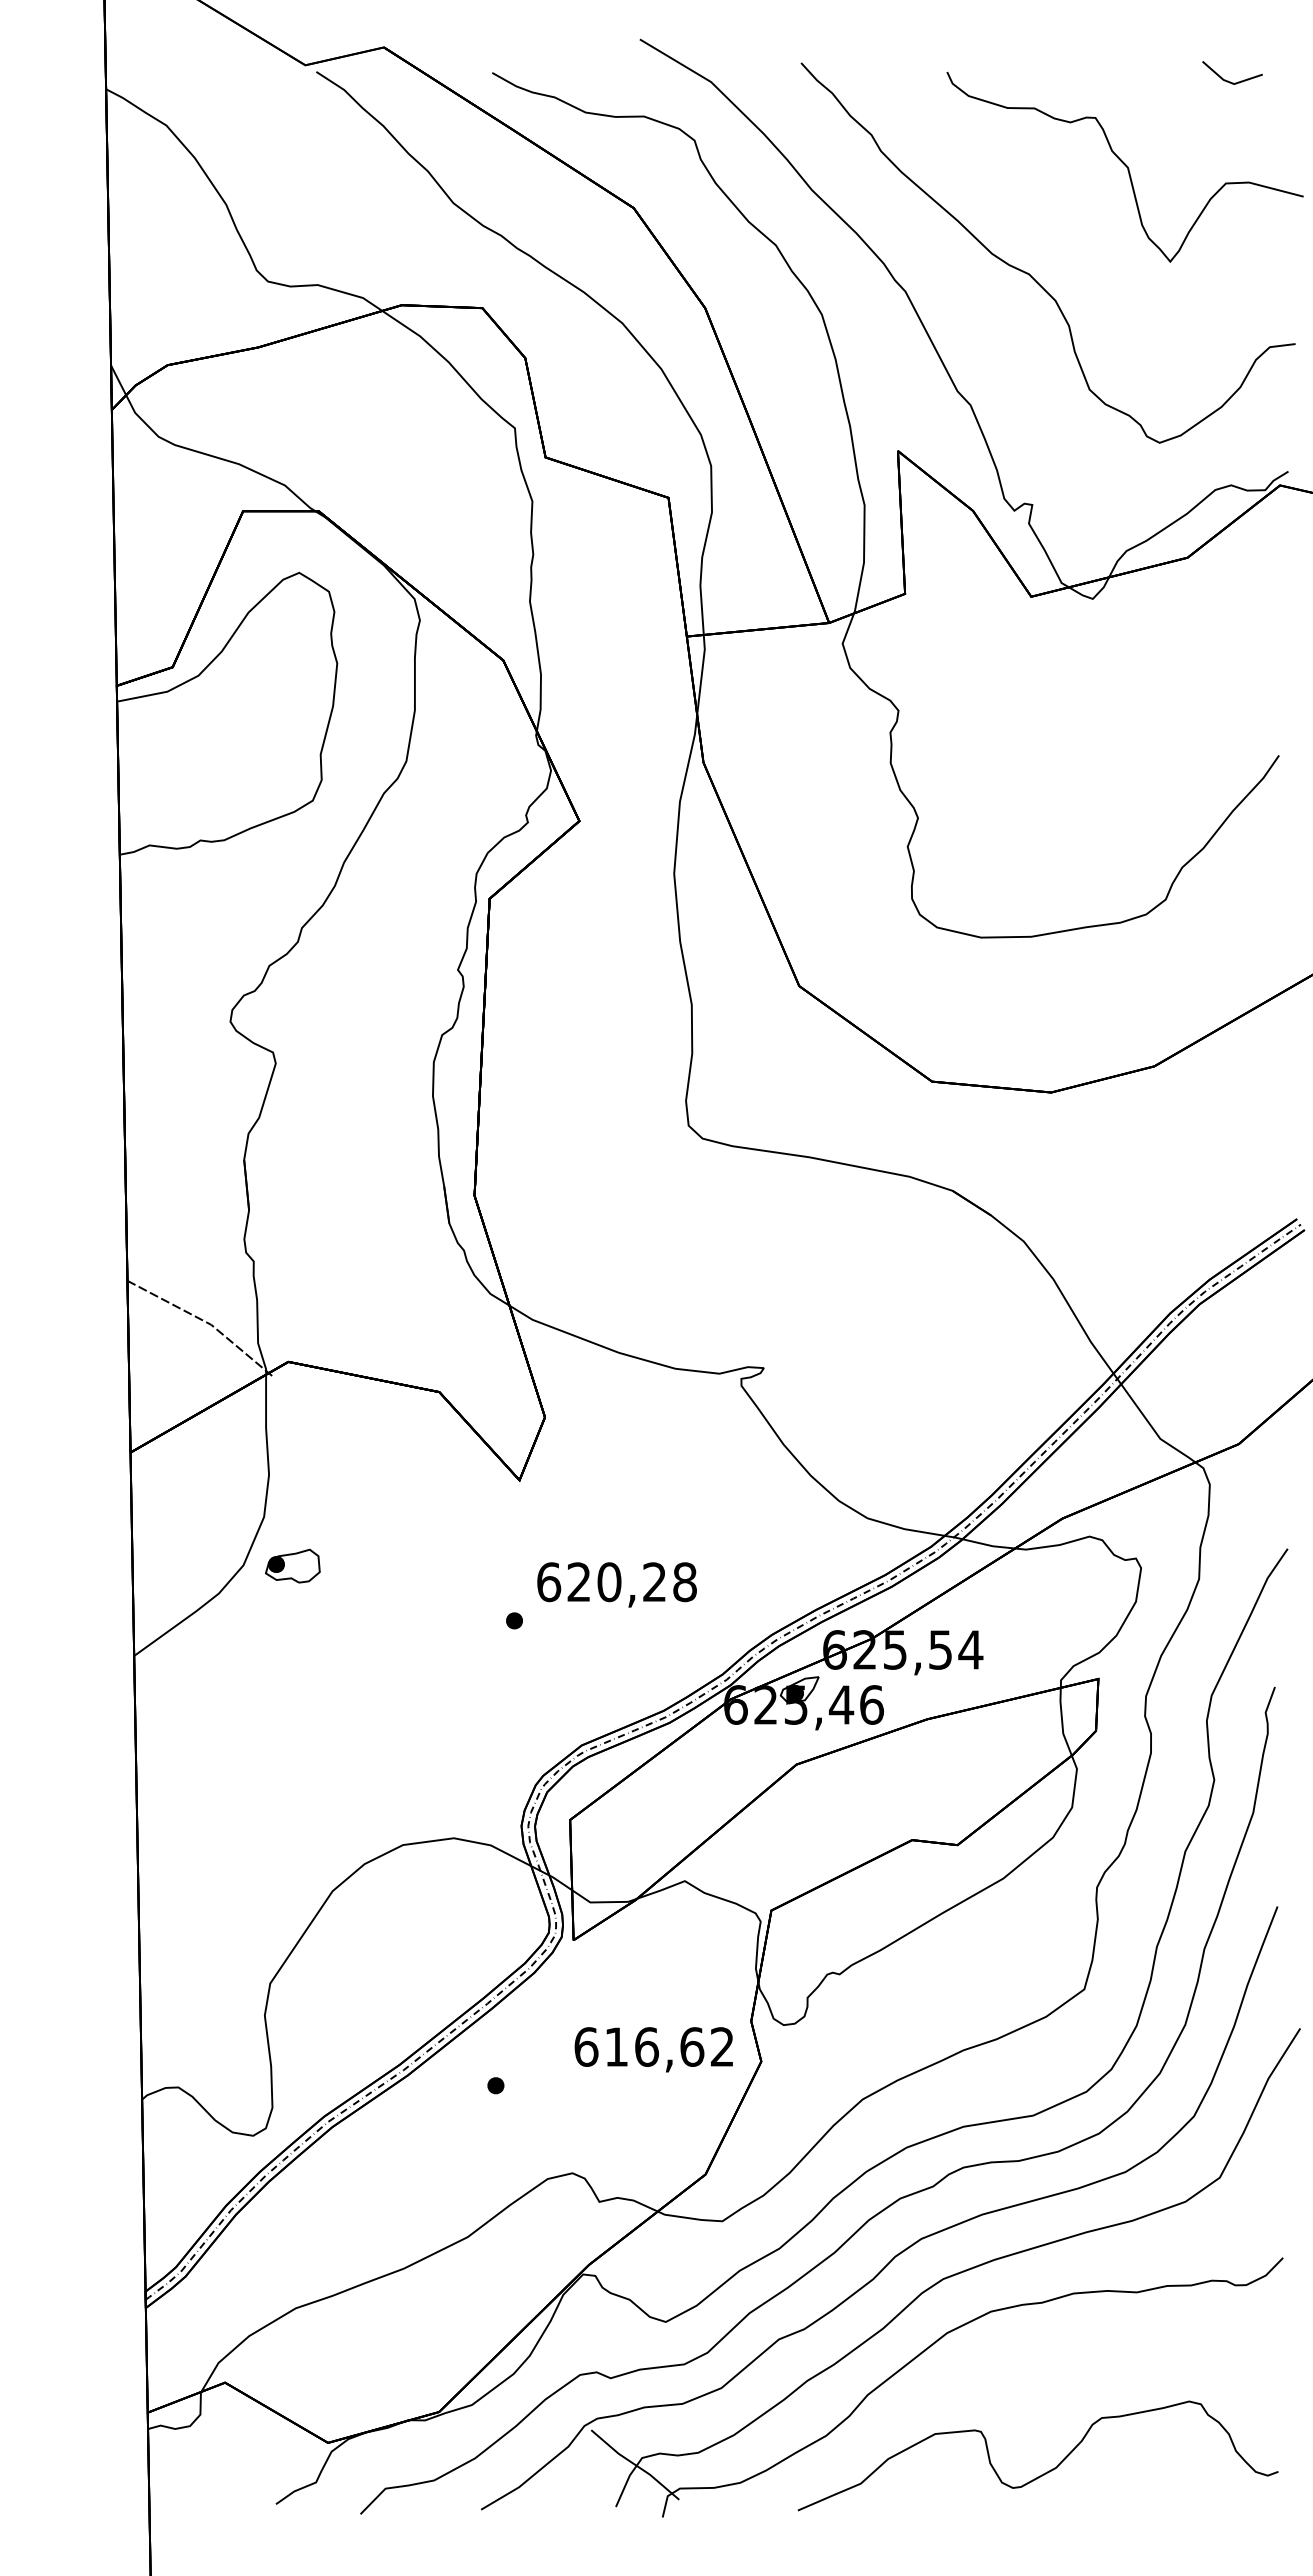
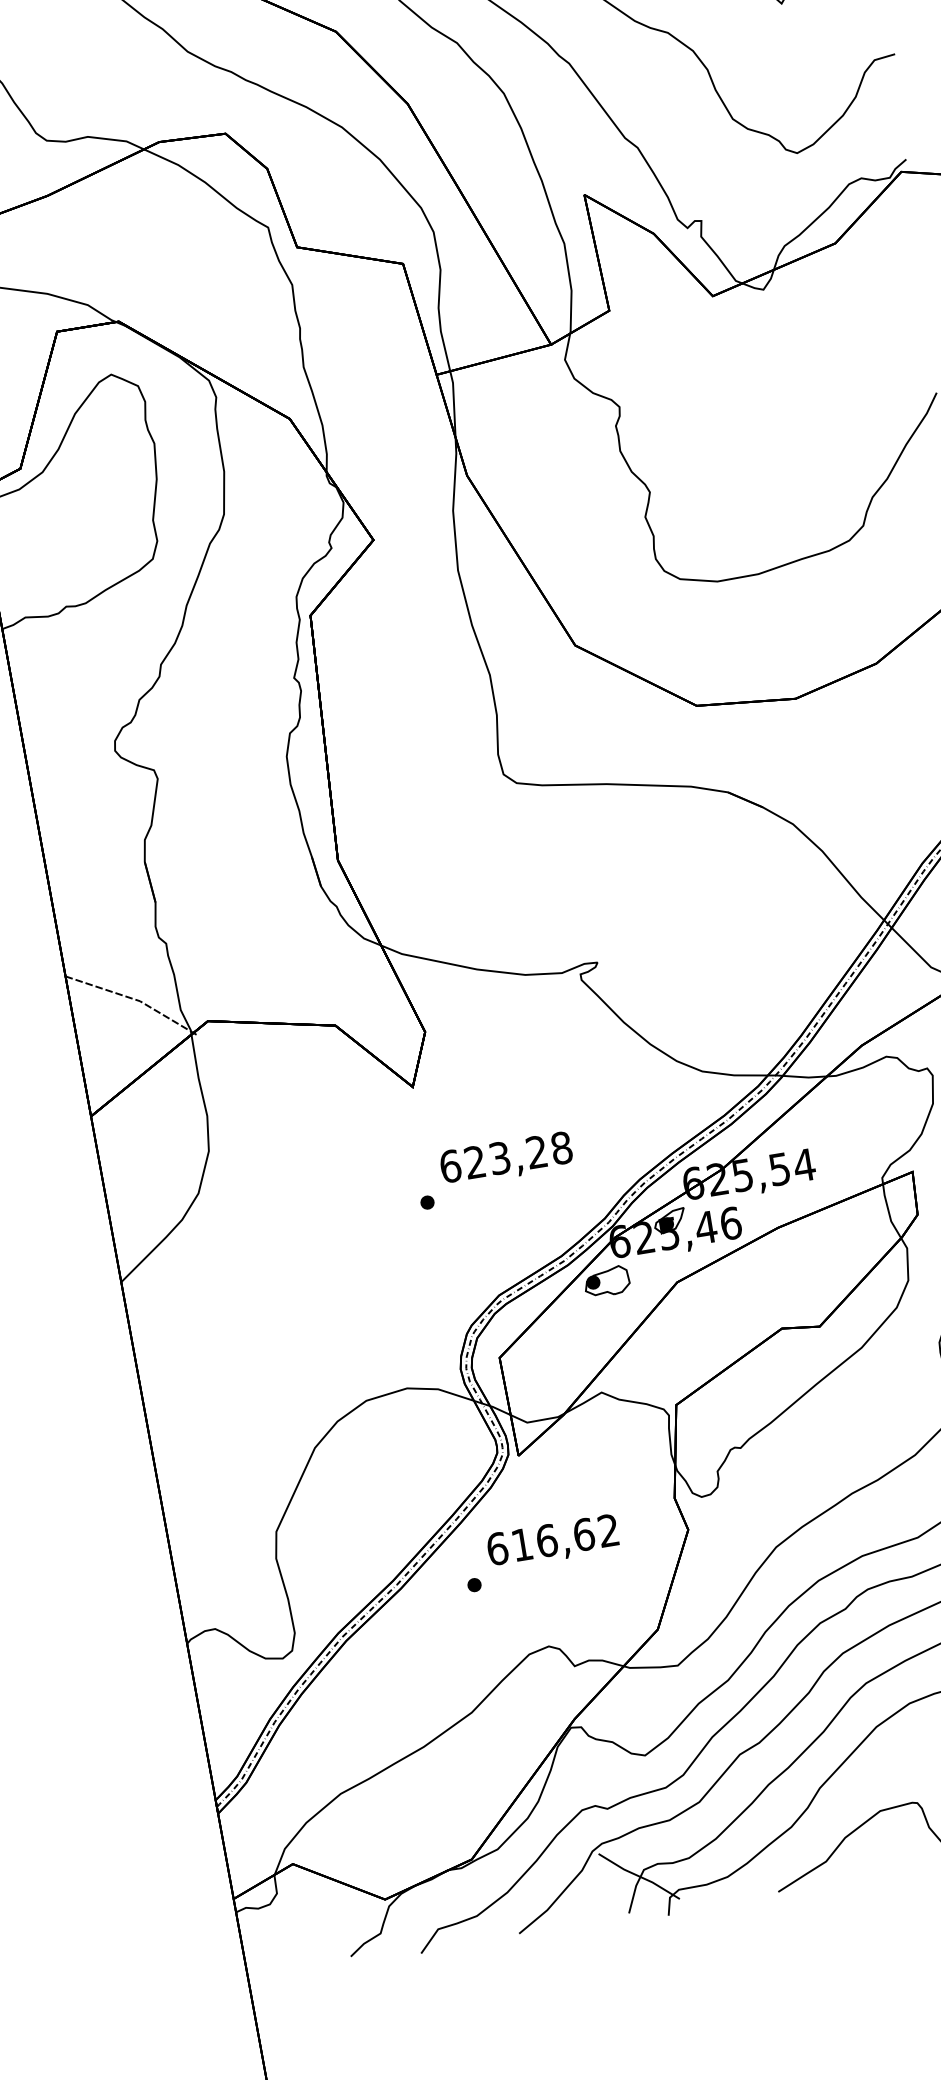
part: (292, 1565) -> (606, 1281), moved
text: (609, 1582) -> (500, 1158), 620,28 -> 623,28
text: (653, 2049) -> (552, 1541), moved

